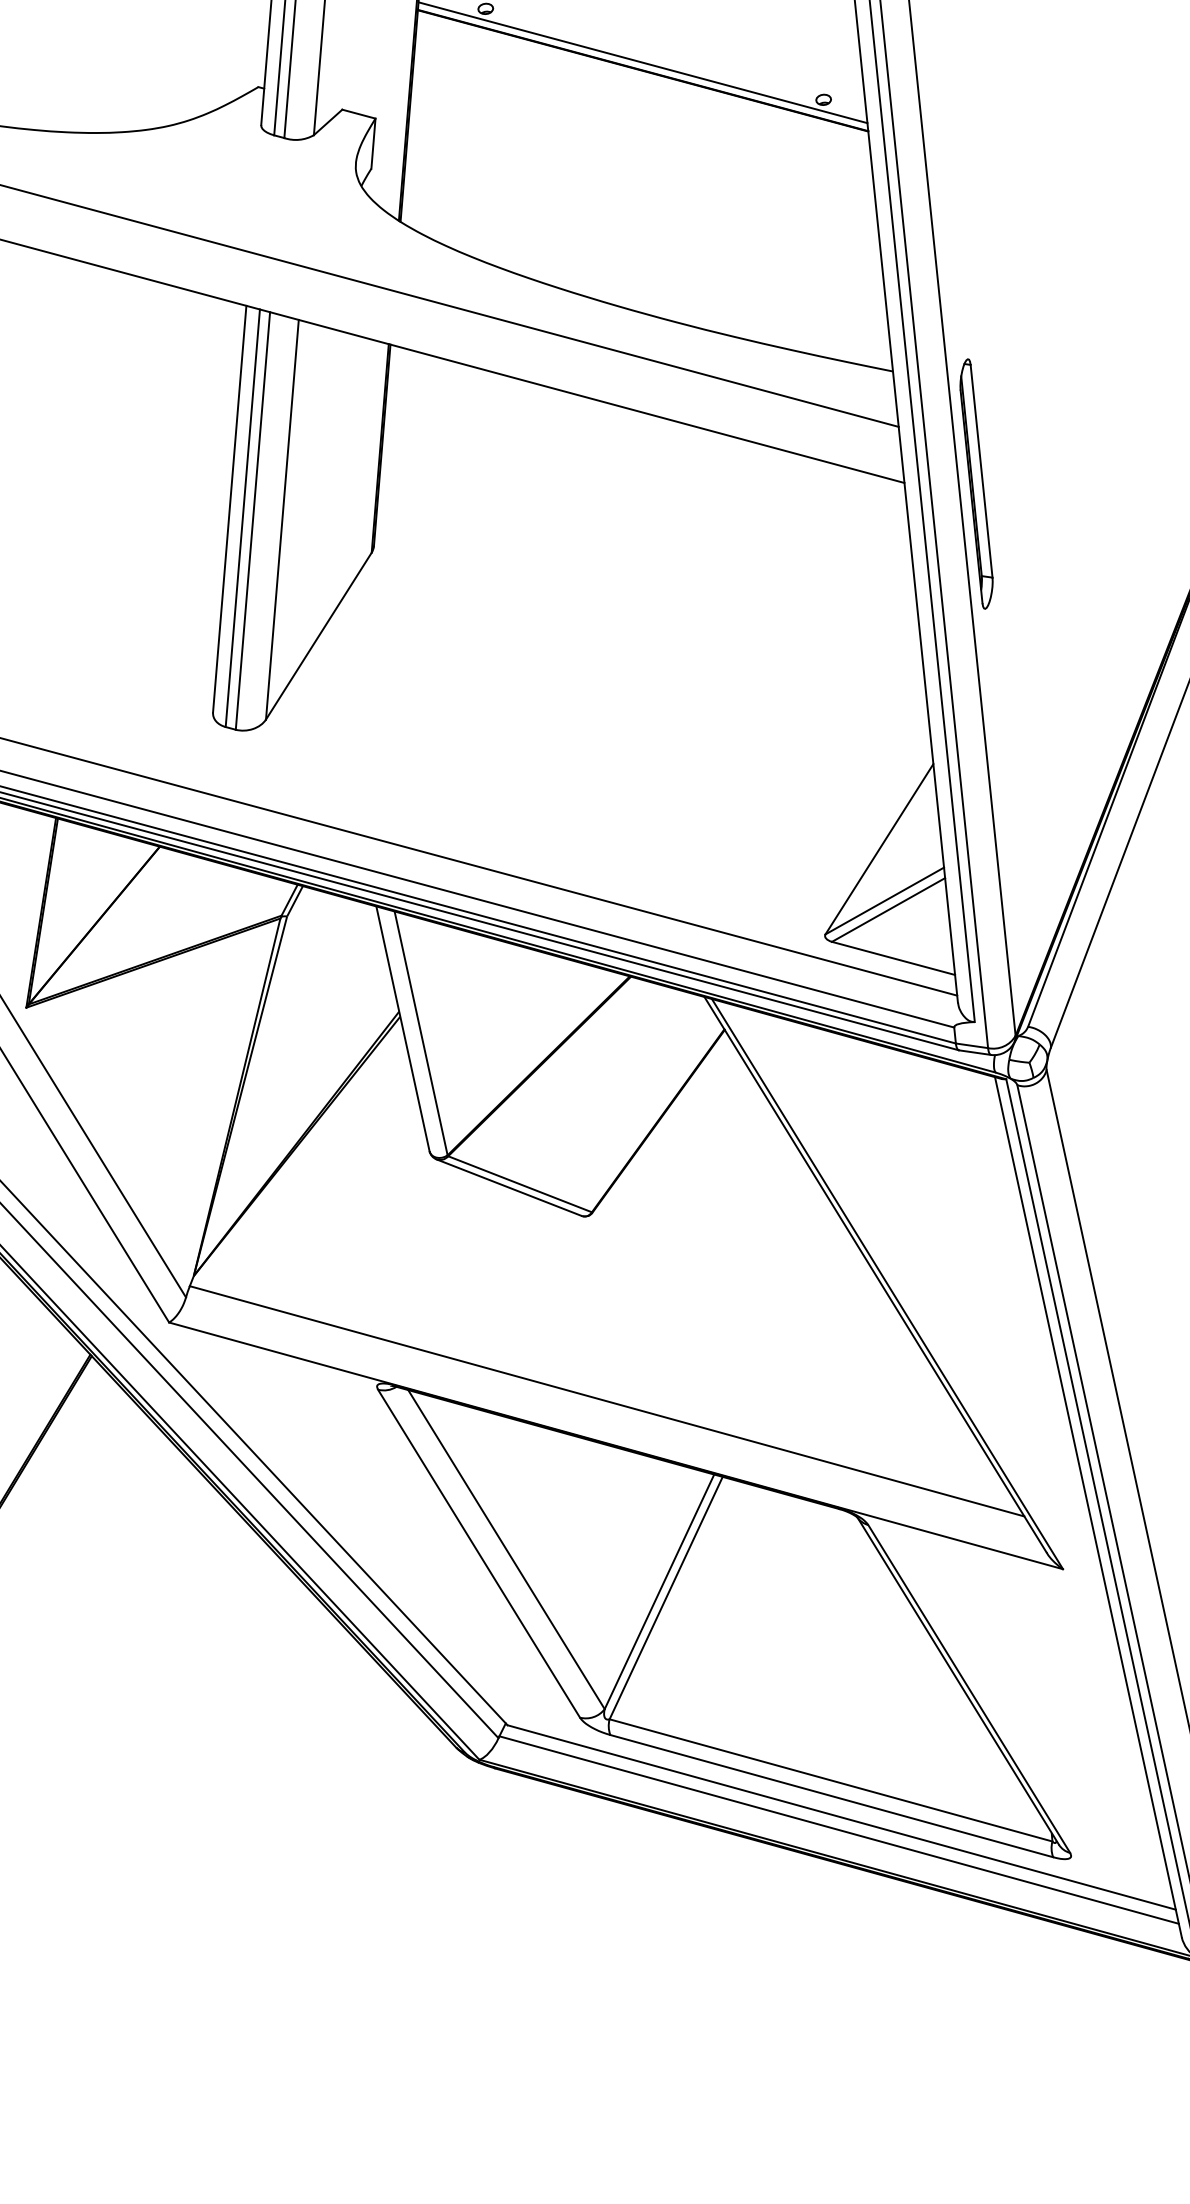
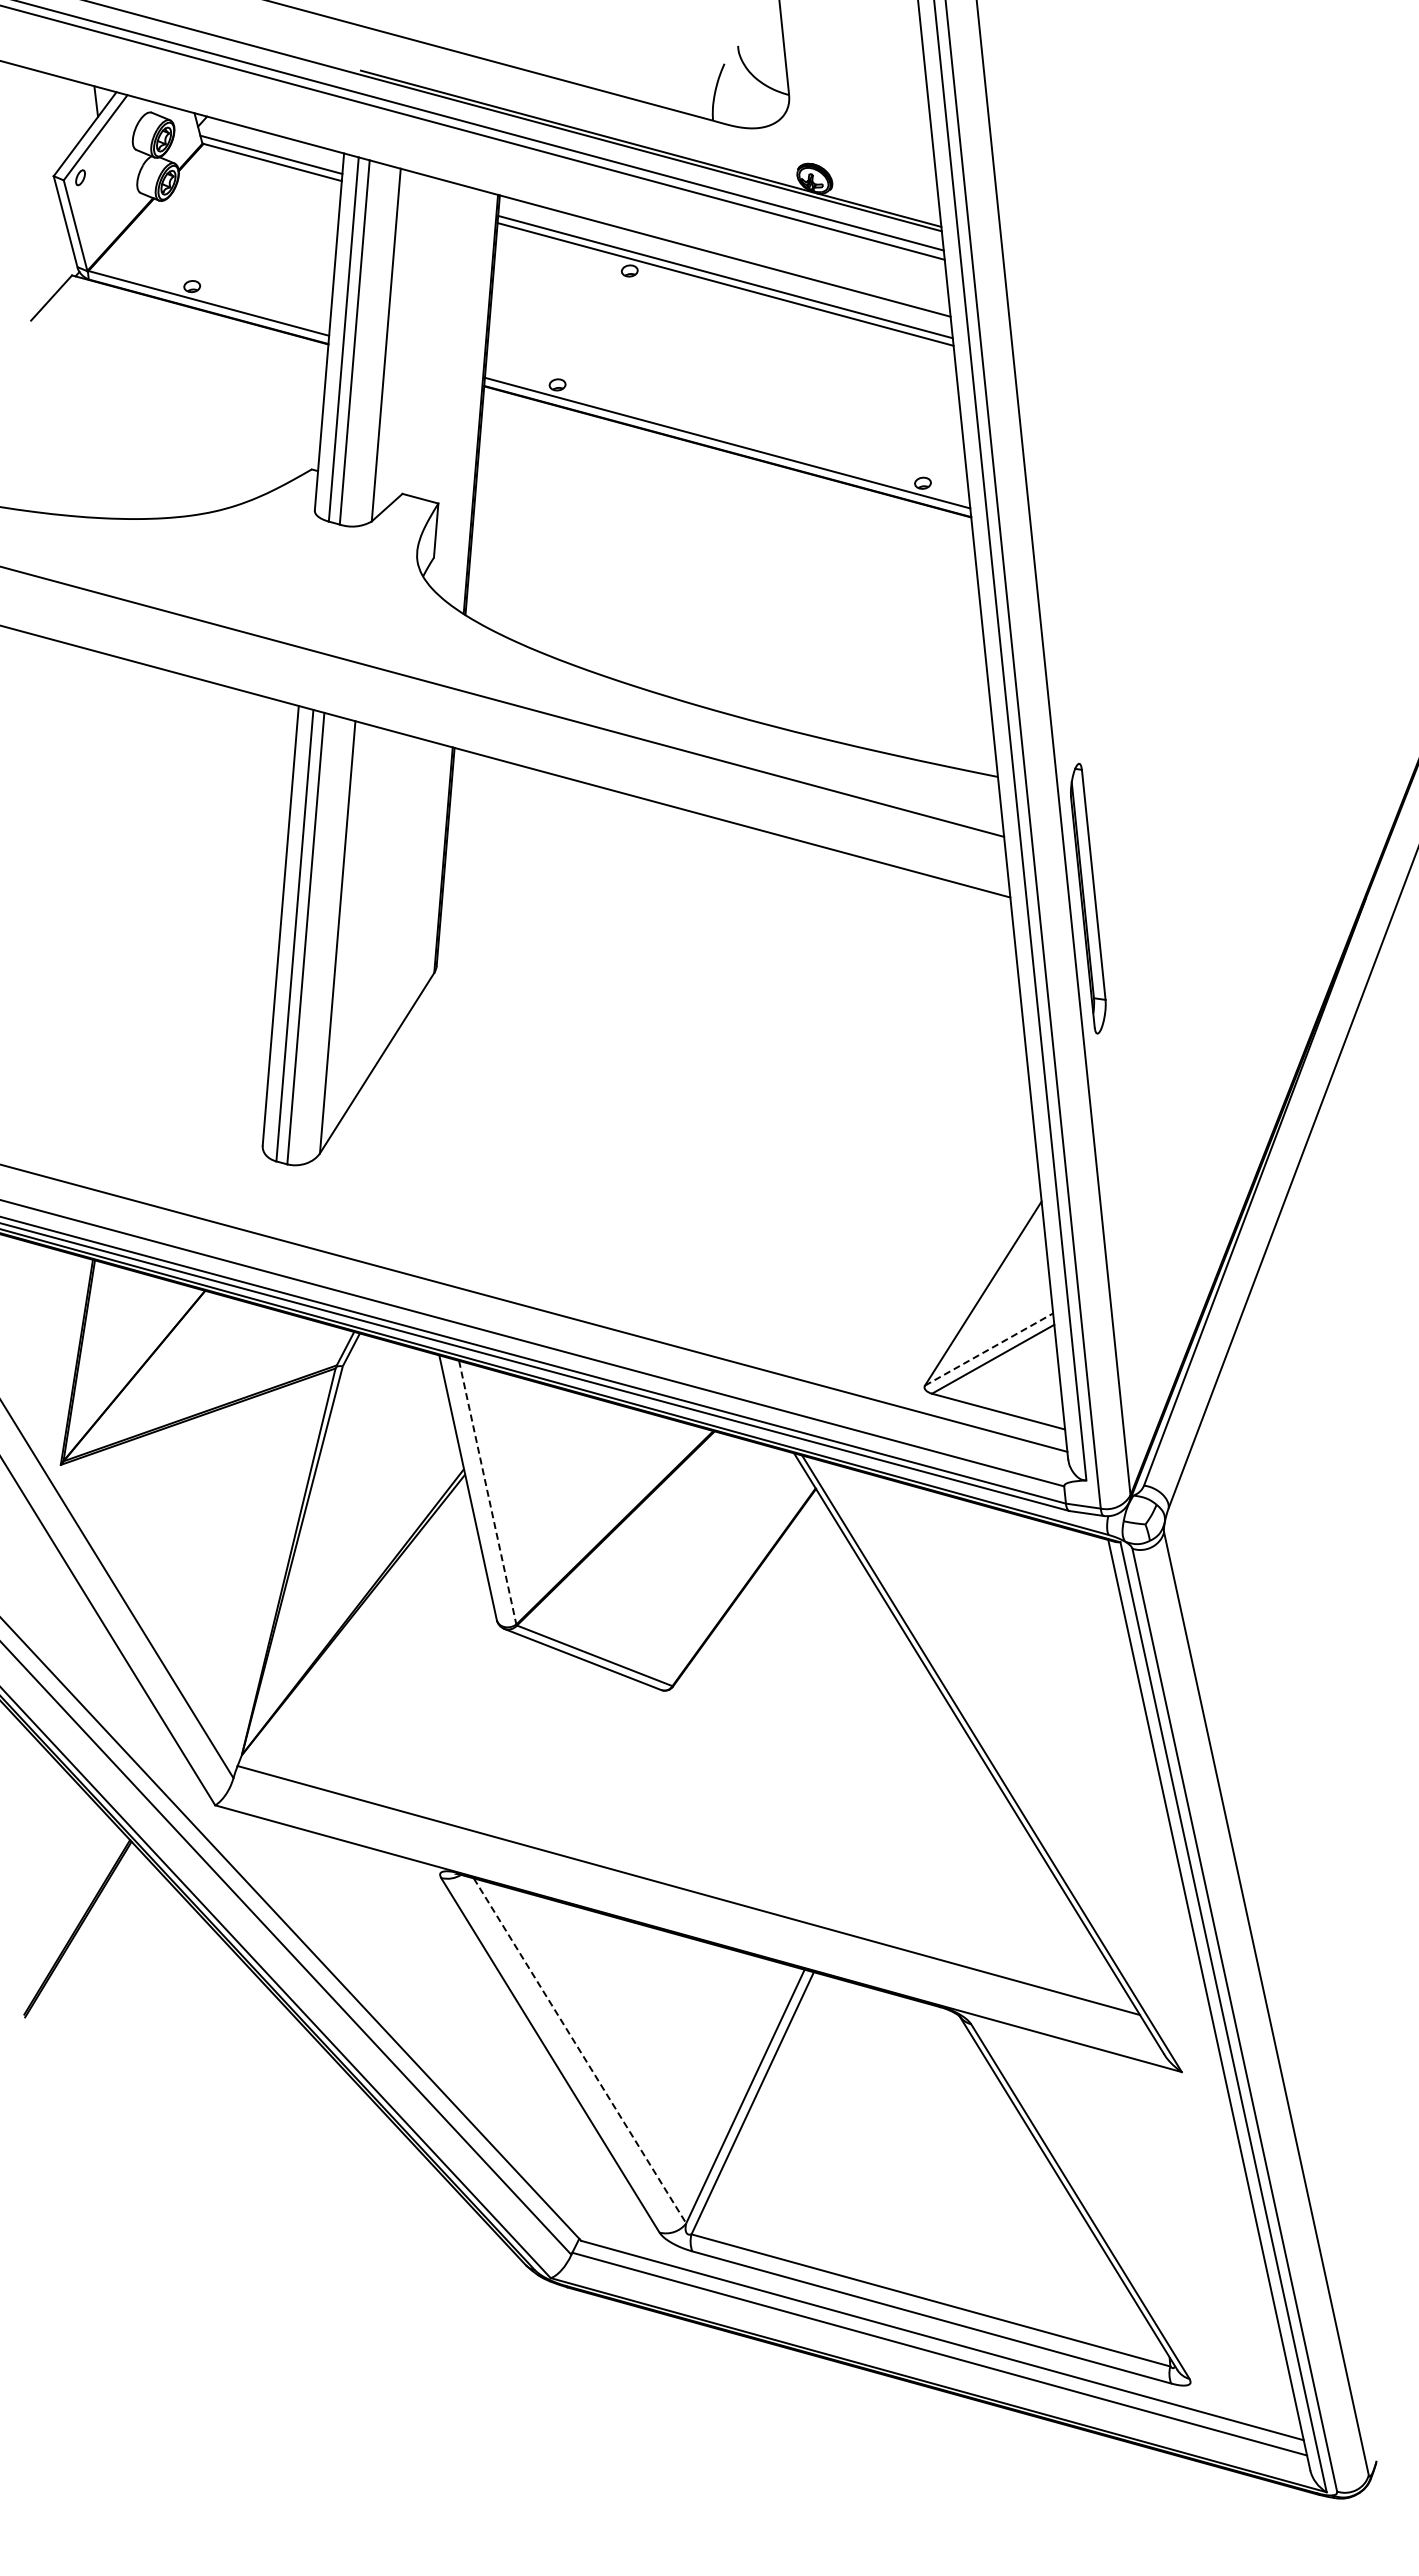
line: (885, 900) -> (989, 1349), solid -> dashed
line: (420, 1033) -> (487, 1492), solid -> dashed
line: (506, 1549) -> (580, 2050), solid -> dashed

